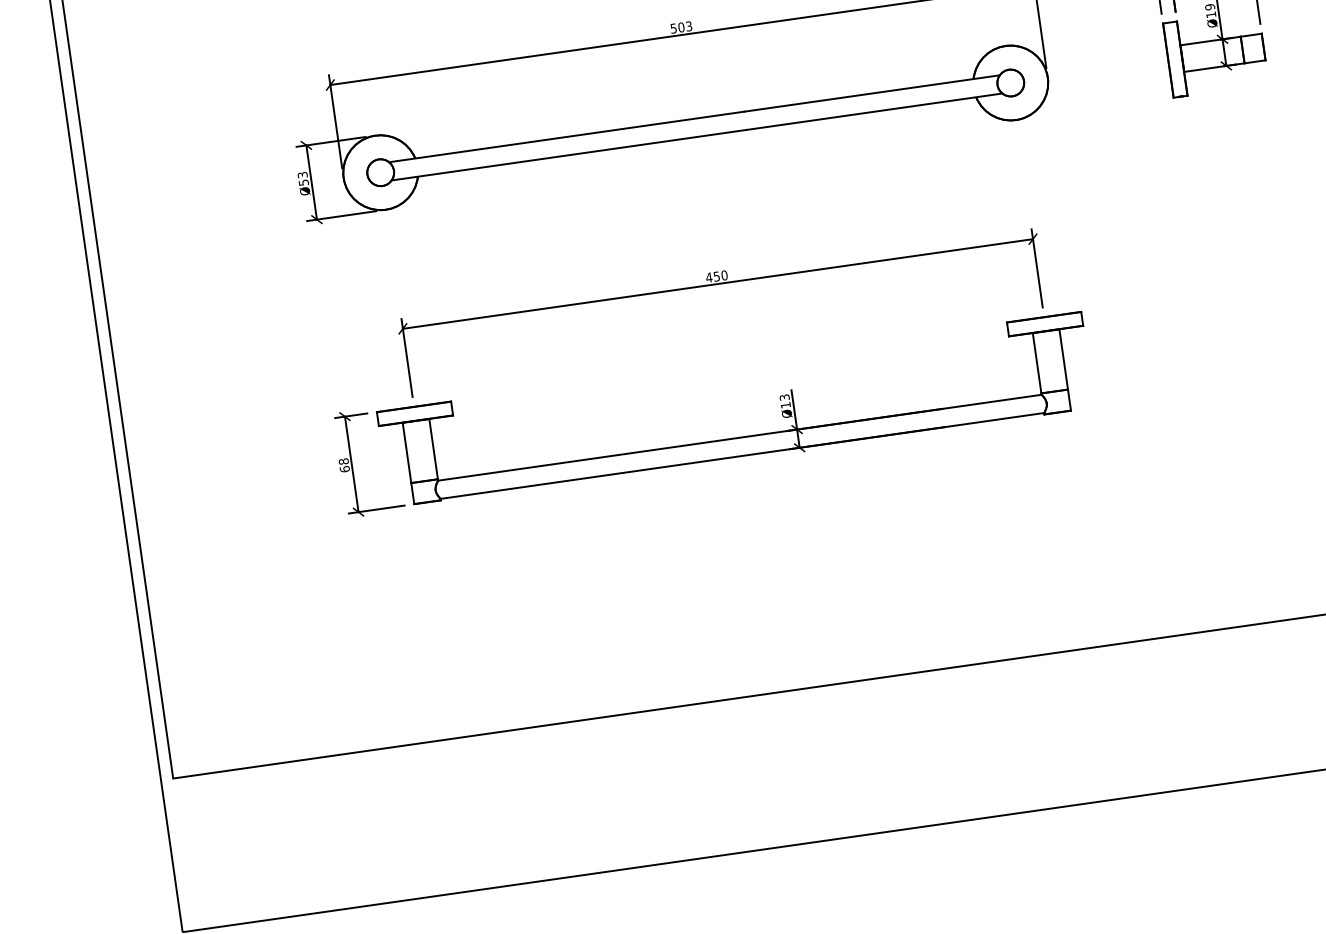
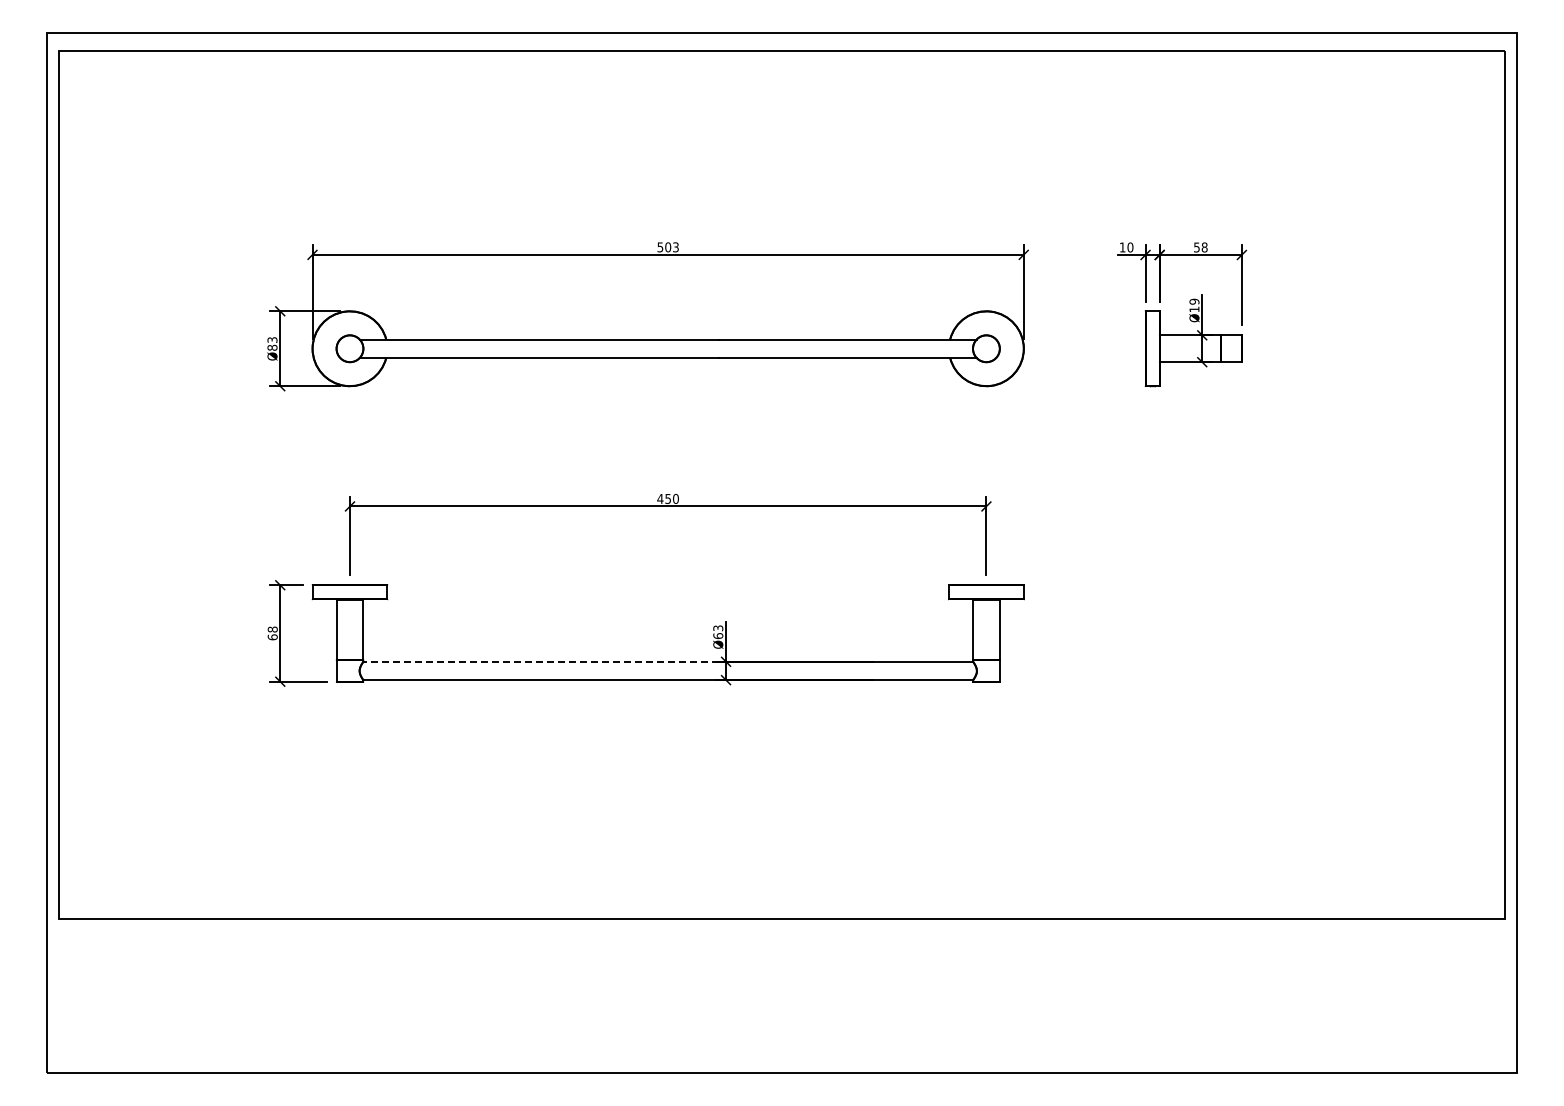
text: (303, 182) -> (272, 347), Ø53 -> Ø83
text: (786, 405) -> (718, 636), Ø13 -> Ø63
line: (614, 455) -> (541, 661), solid -> dashed

